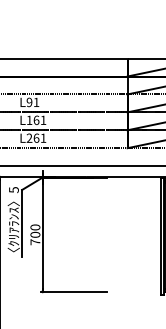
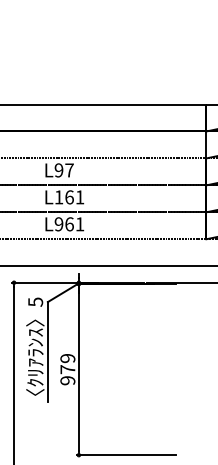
text: (36, 101) -> (69, 169), L91 -> L97
text: (29, 138) -> (58, 224), L261 -> L961
text: (35, 234) -> (68, 369), 700 -> 979

